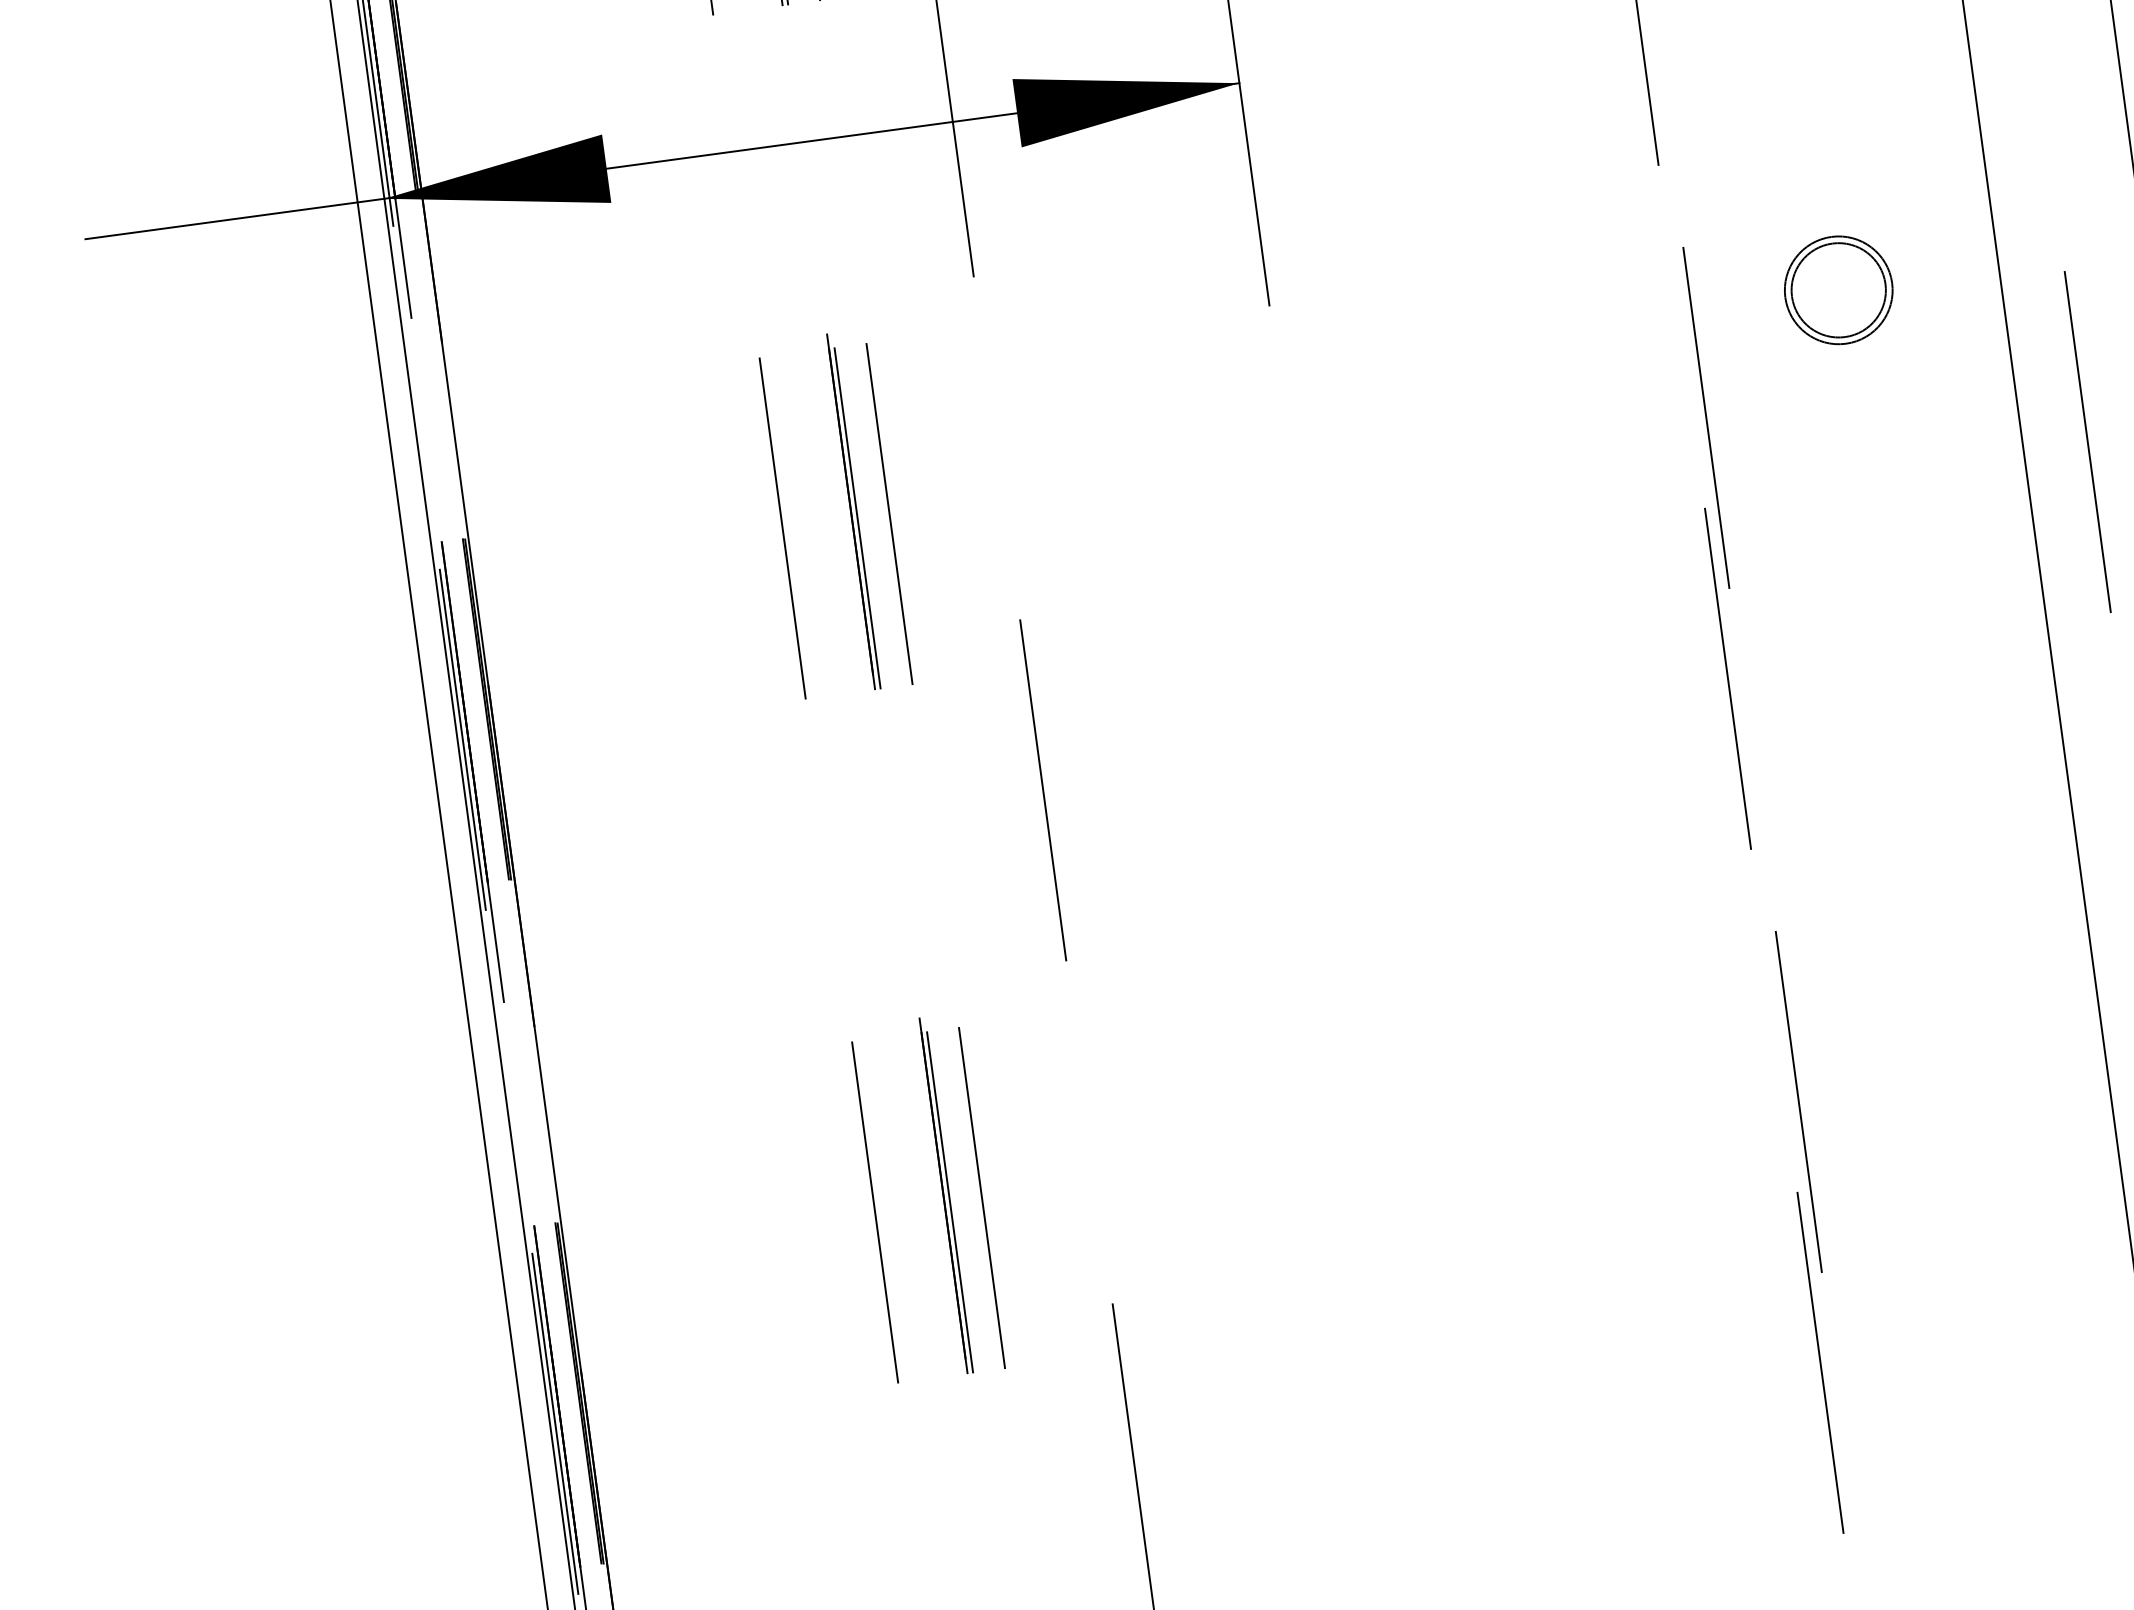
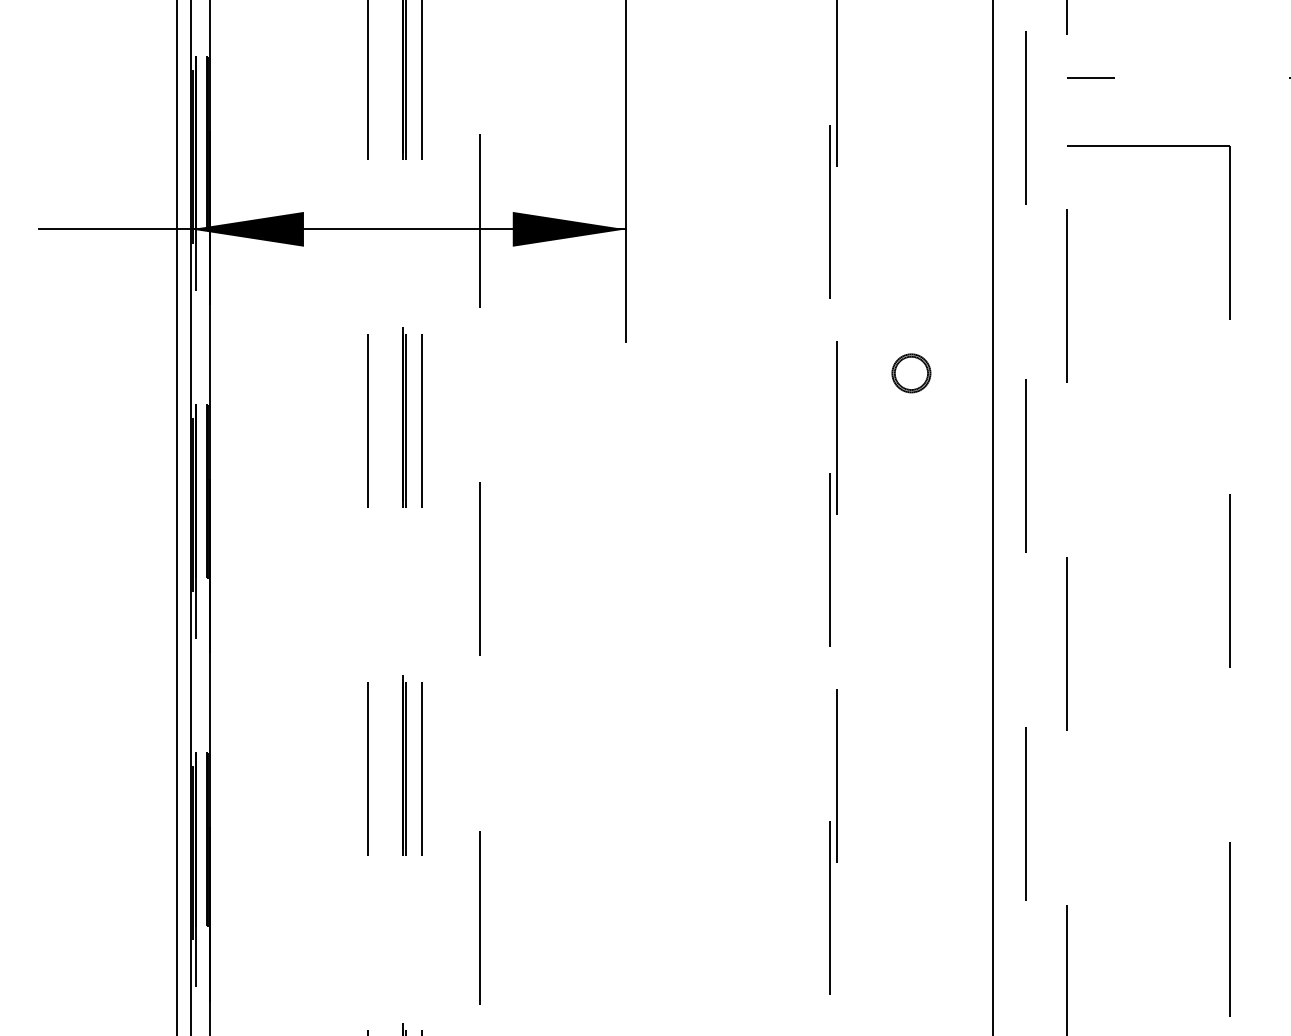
part: (1838, 290) -> (911, 373), size x0.7

